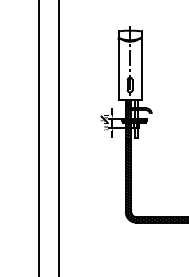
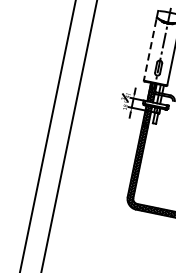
line: (118, 69) -> (150, 49), solid -> dashed

